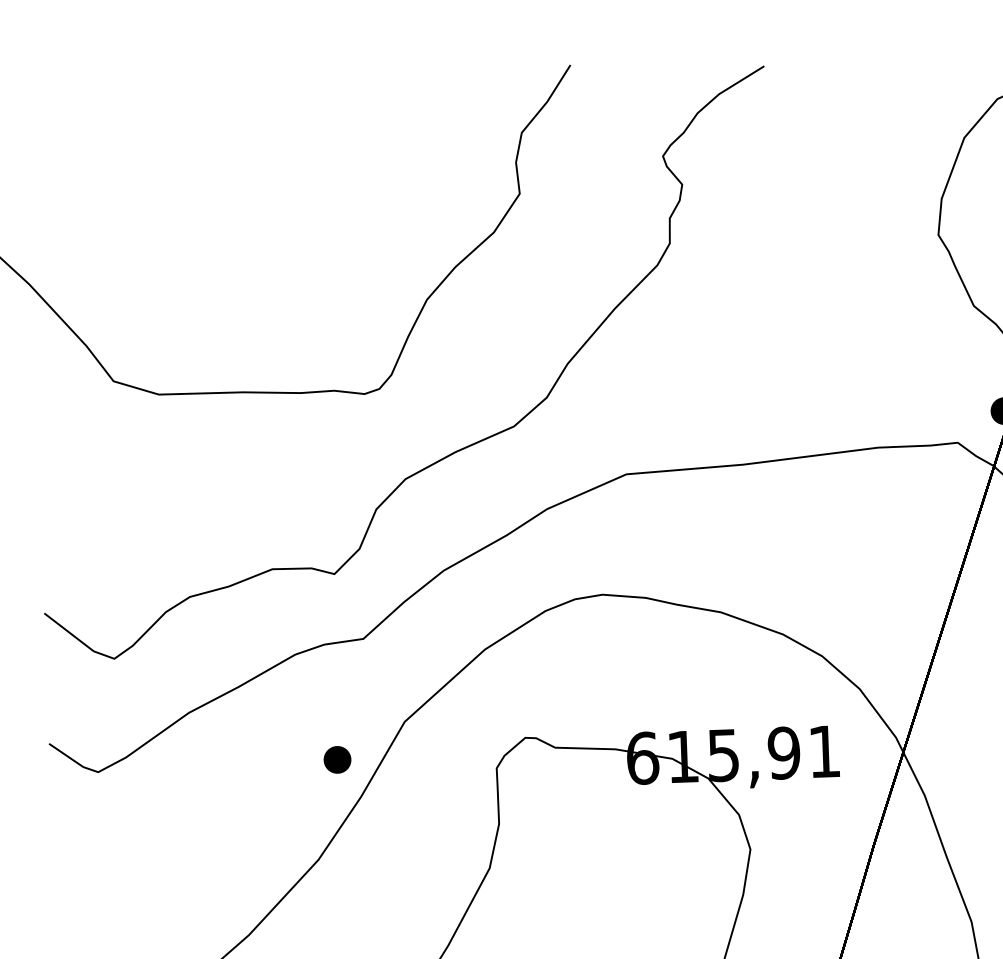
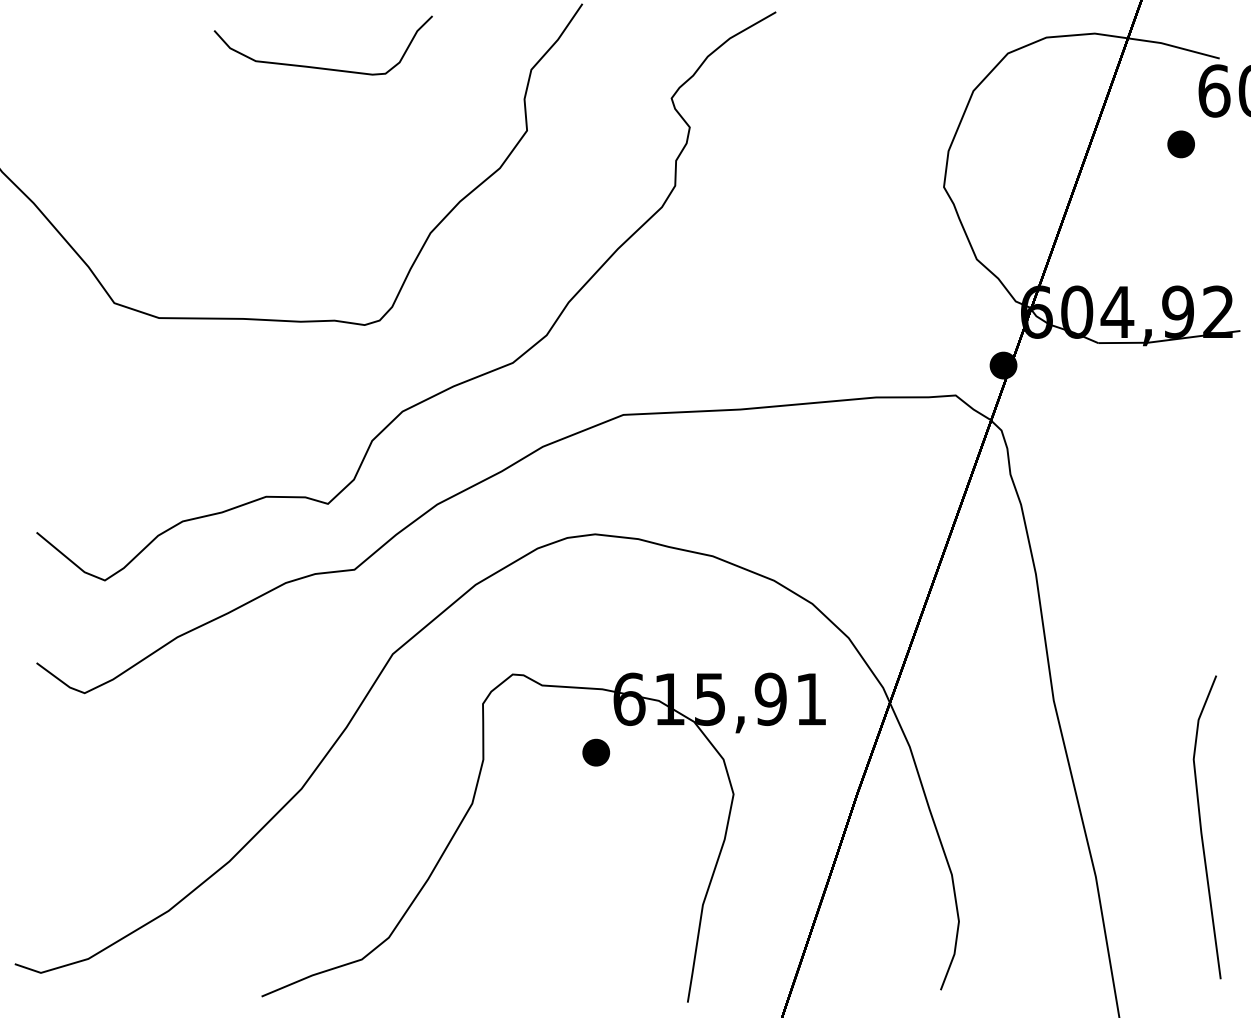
curve: (312, 138) -> (322, 67), added
part: (336, 759) -> (595, 752), moved

